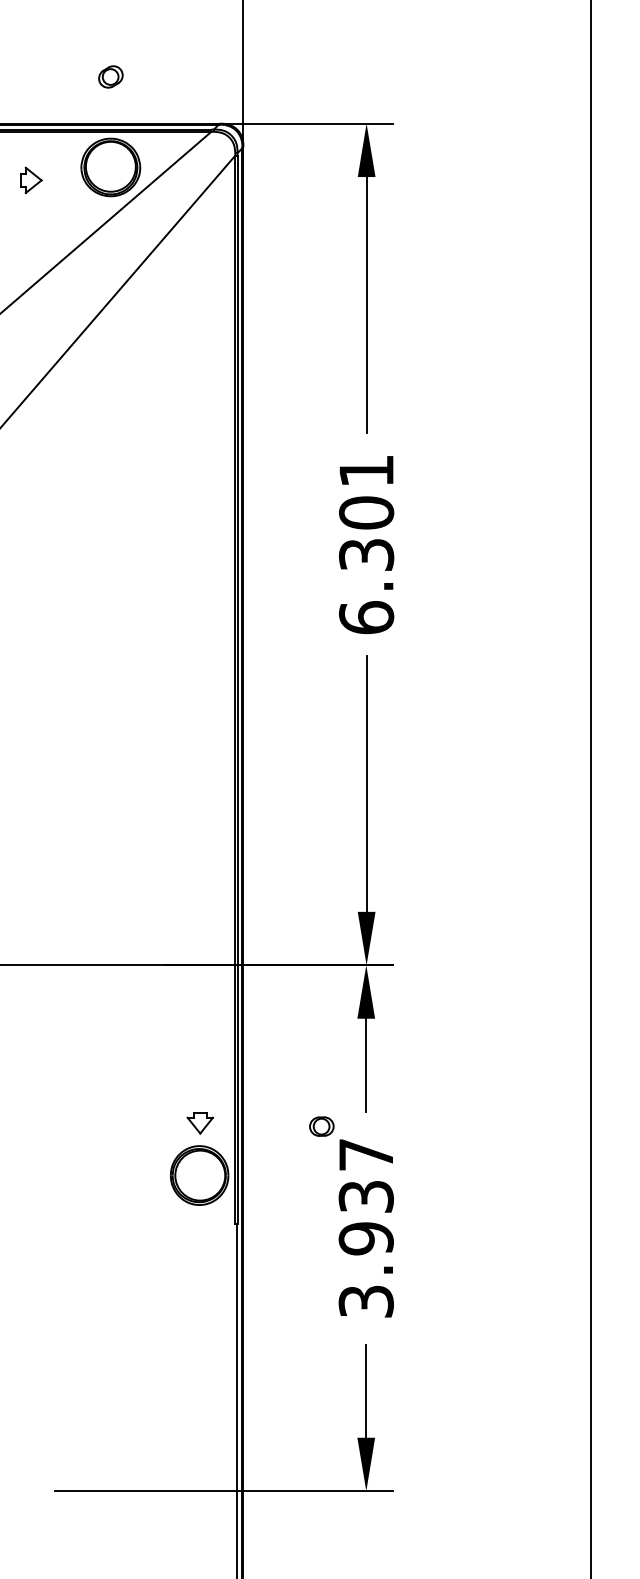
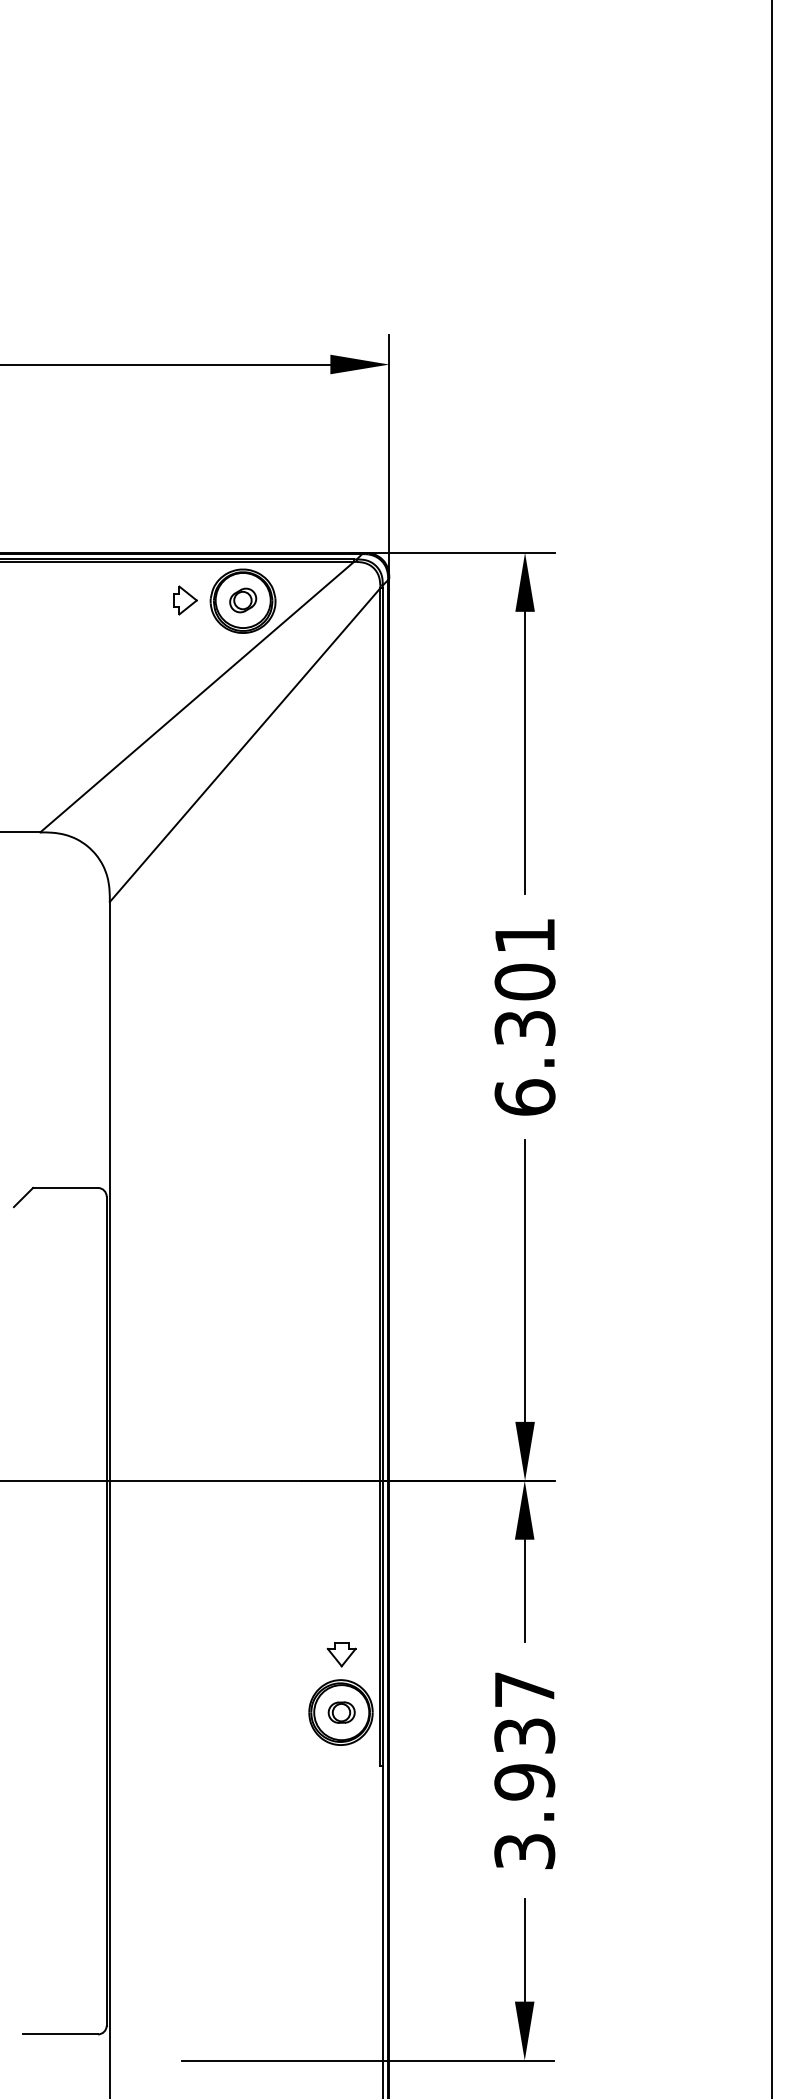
part: (111, 76) -> (243, 600), moved
part: (31, 180) -> (185, 600), moved
part: (321, 1126) -> (341, 1712), moved

